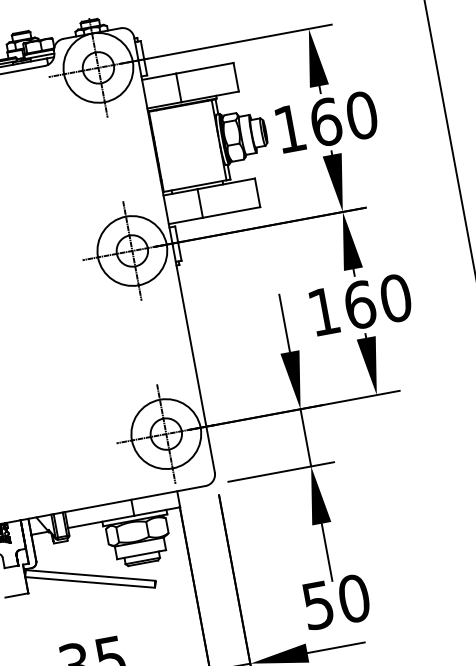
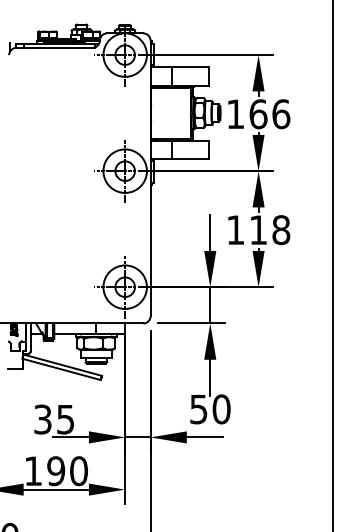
text: (362, 115) -> (281, 114), 160 -> 166
text: (377, 302) -> (269, 230), 160 -> 118

